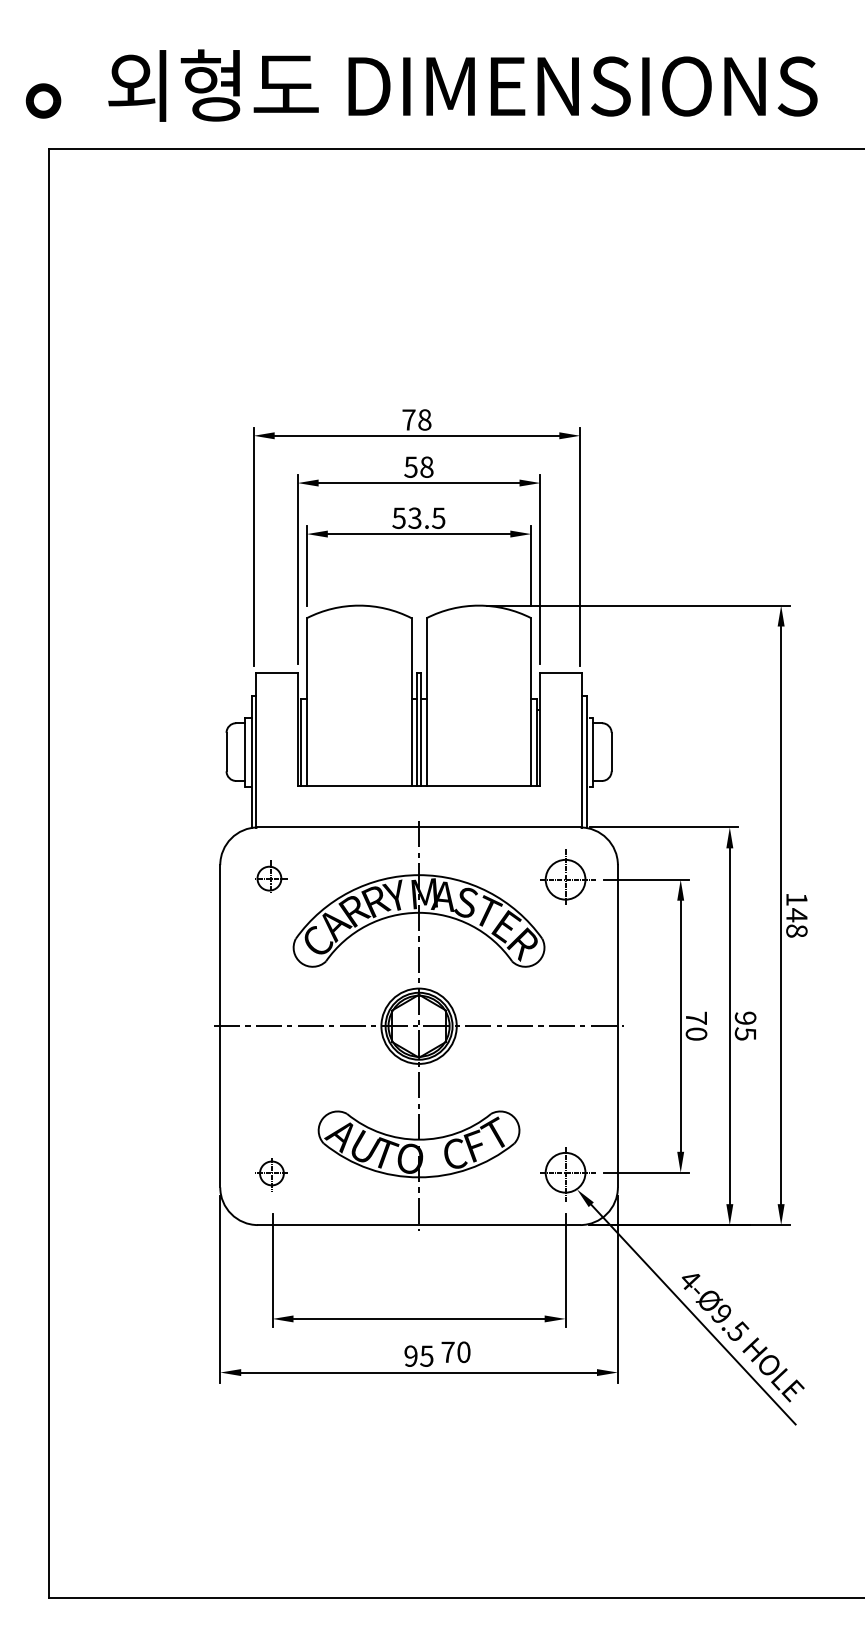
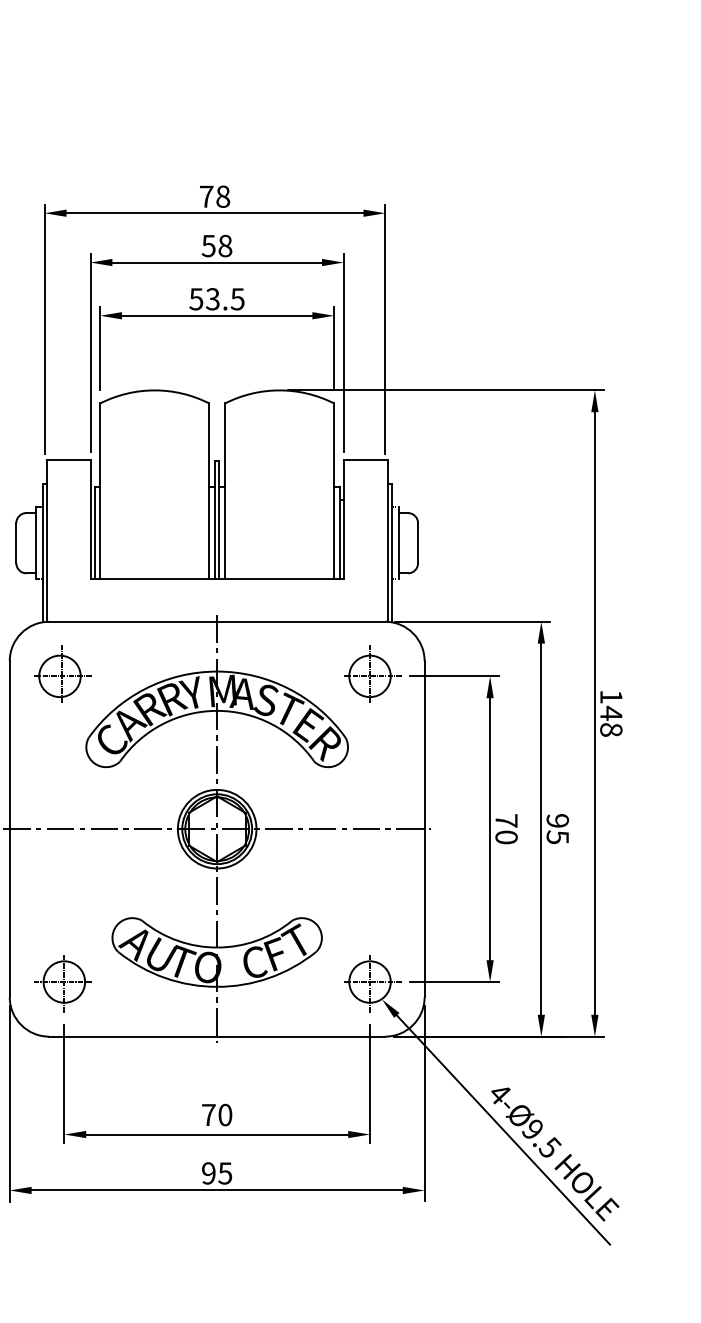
part: (270, 876) -> (62, 672), size x1.67
part: (270, 1174) -> (62, 983), size x1.67
text: (455, 1351) -> (216, 1114), moved

